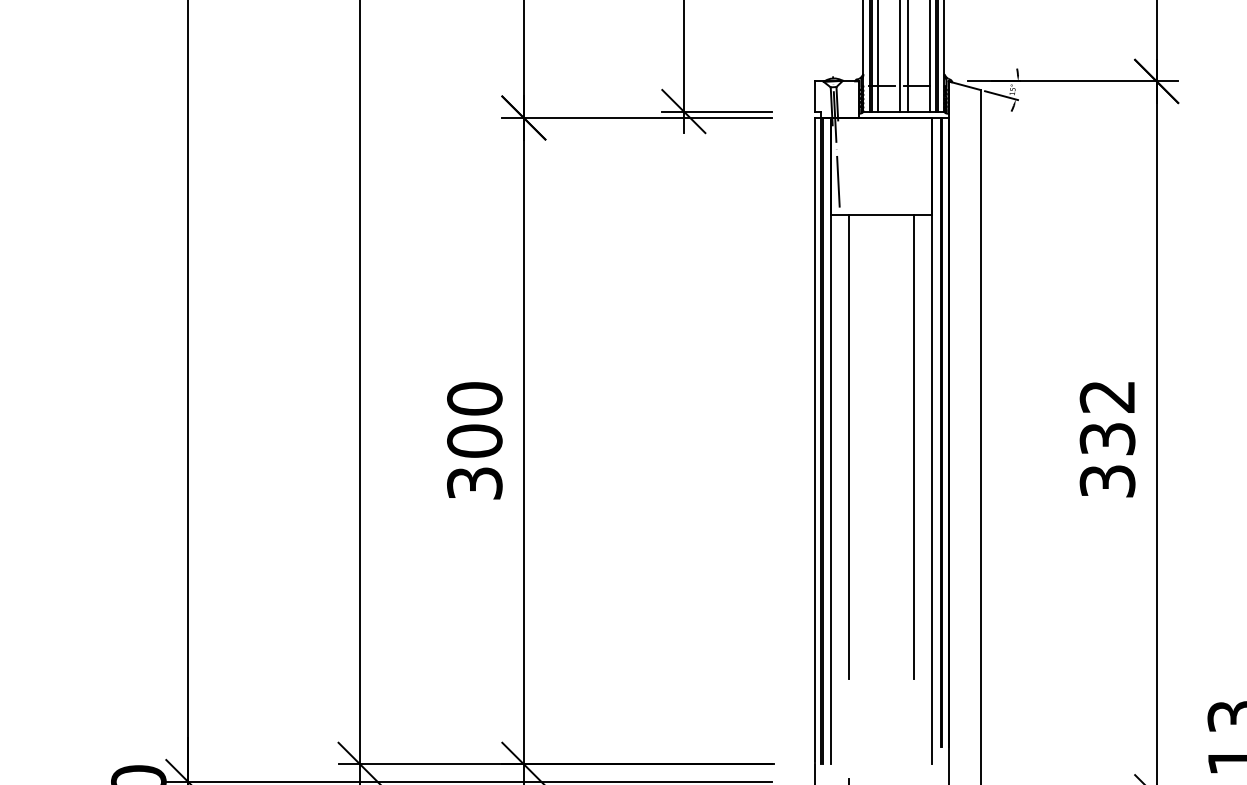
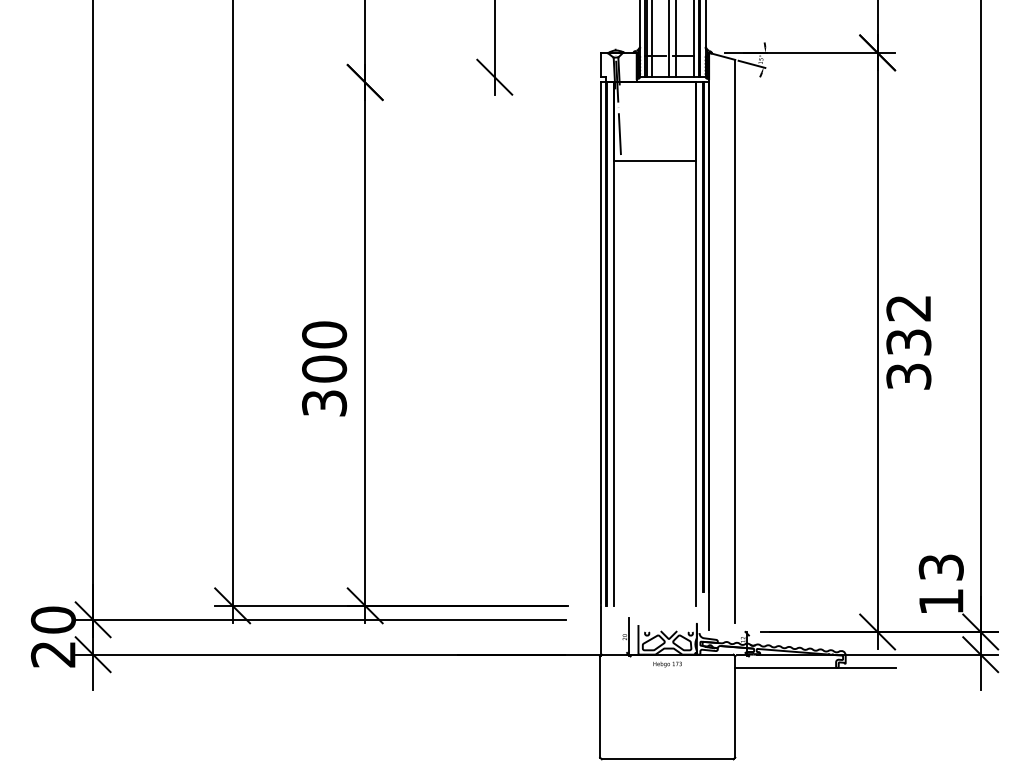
line: (716, 111) -> (521, 77), removed
line: (636, 118) -> (456, 82), removed
text: (1107, 439) -> (908, 342), moved
text: (474, 440) -> (324, 368), moved
line: (849, 446) -> (628, 348), removed
line: (914, 446) -> (681, 348), removed

